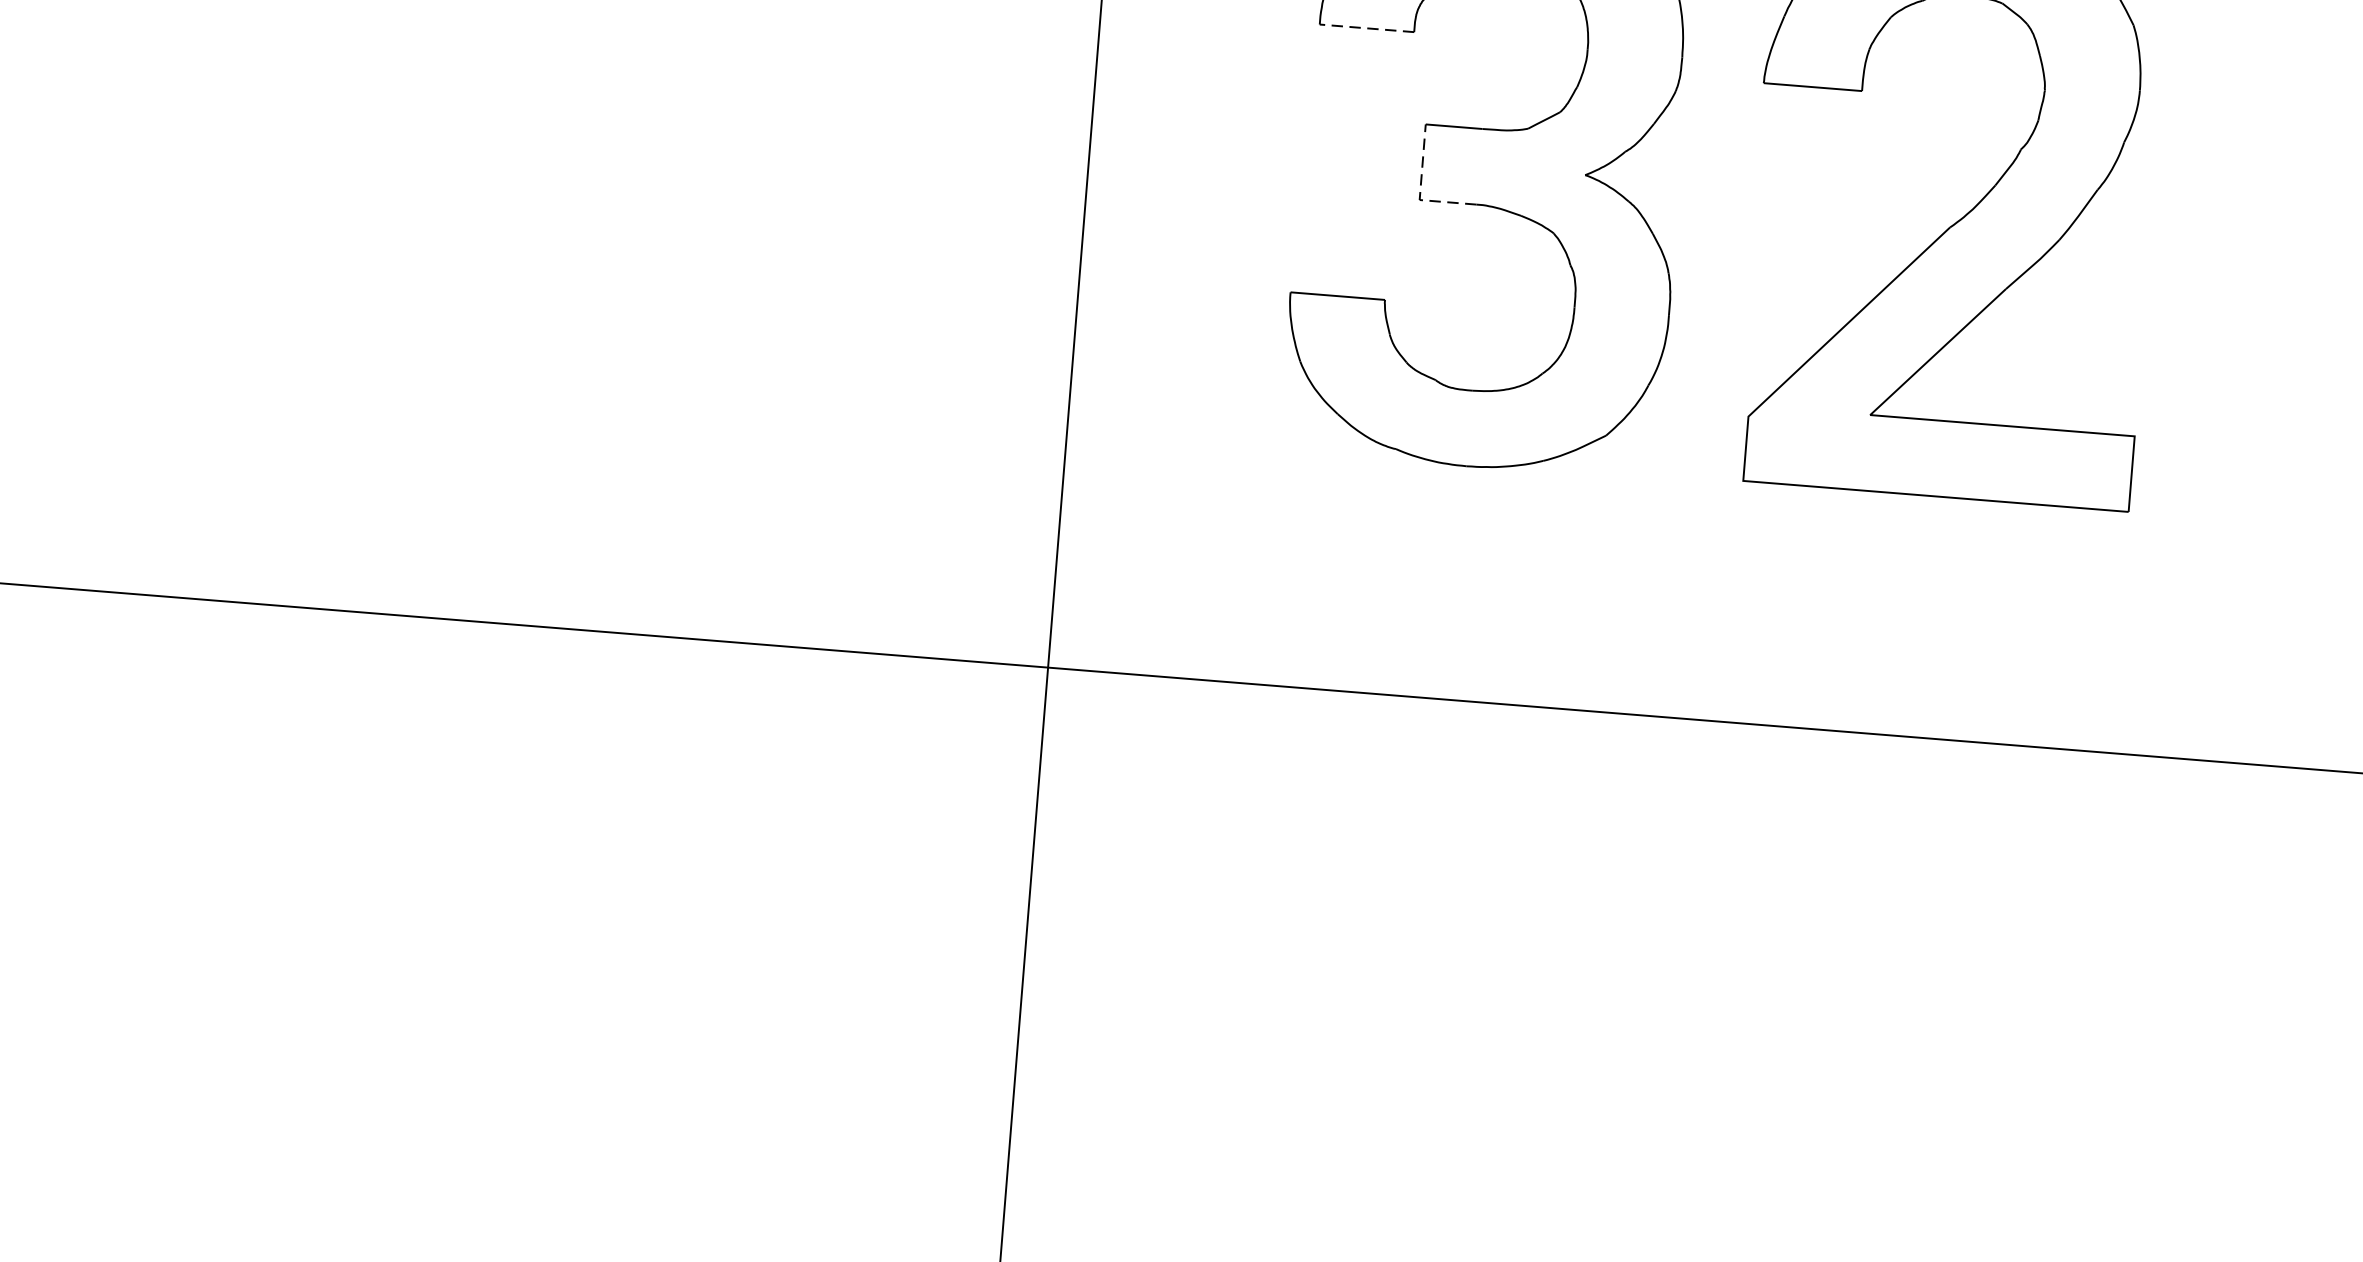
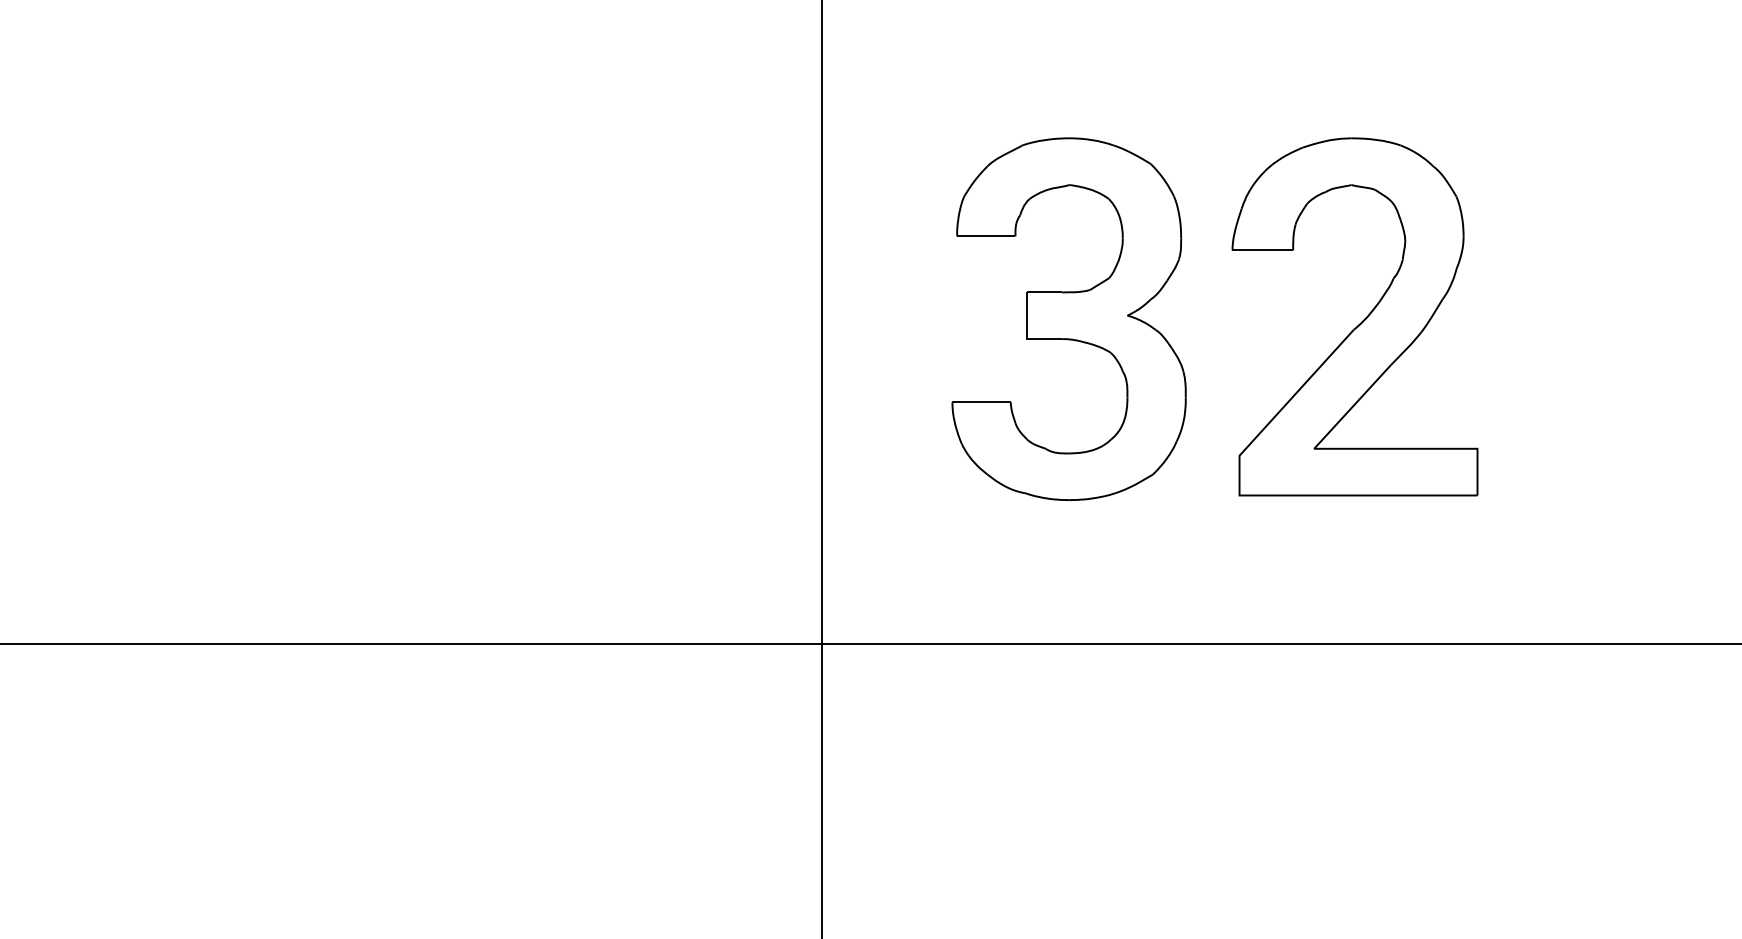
line: (1365, 28) -> (985, 236), dashed -> solid
line: (1420, 192) -> (1027, 334), dashed -> solid

